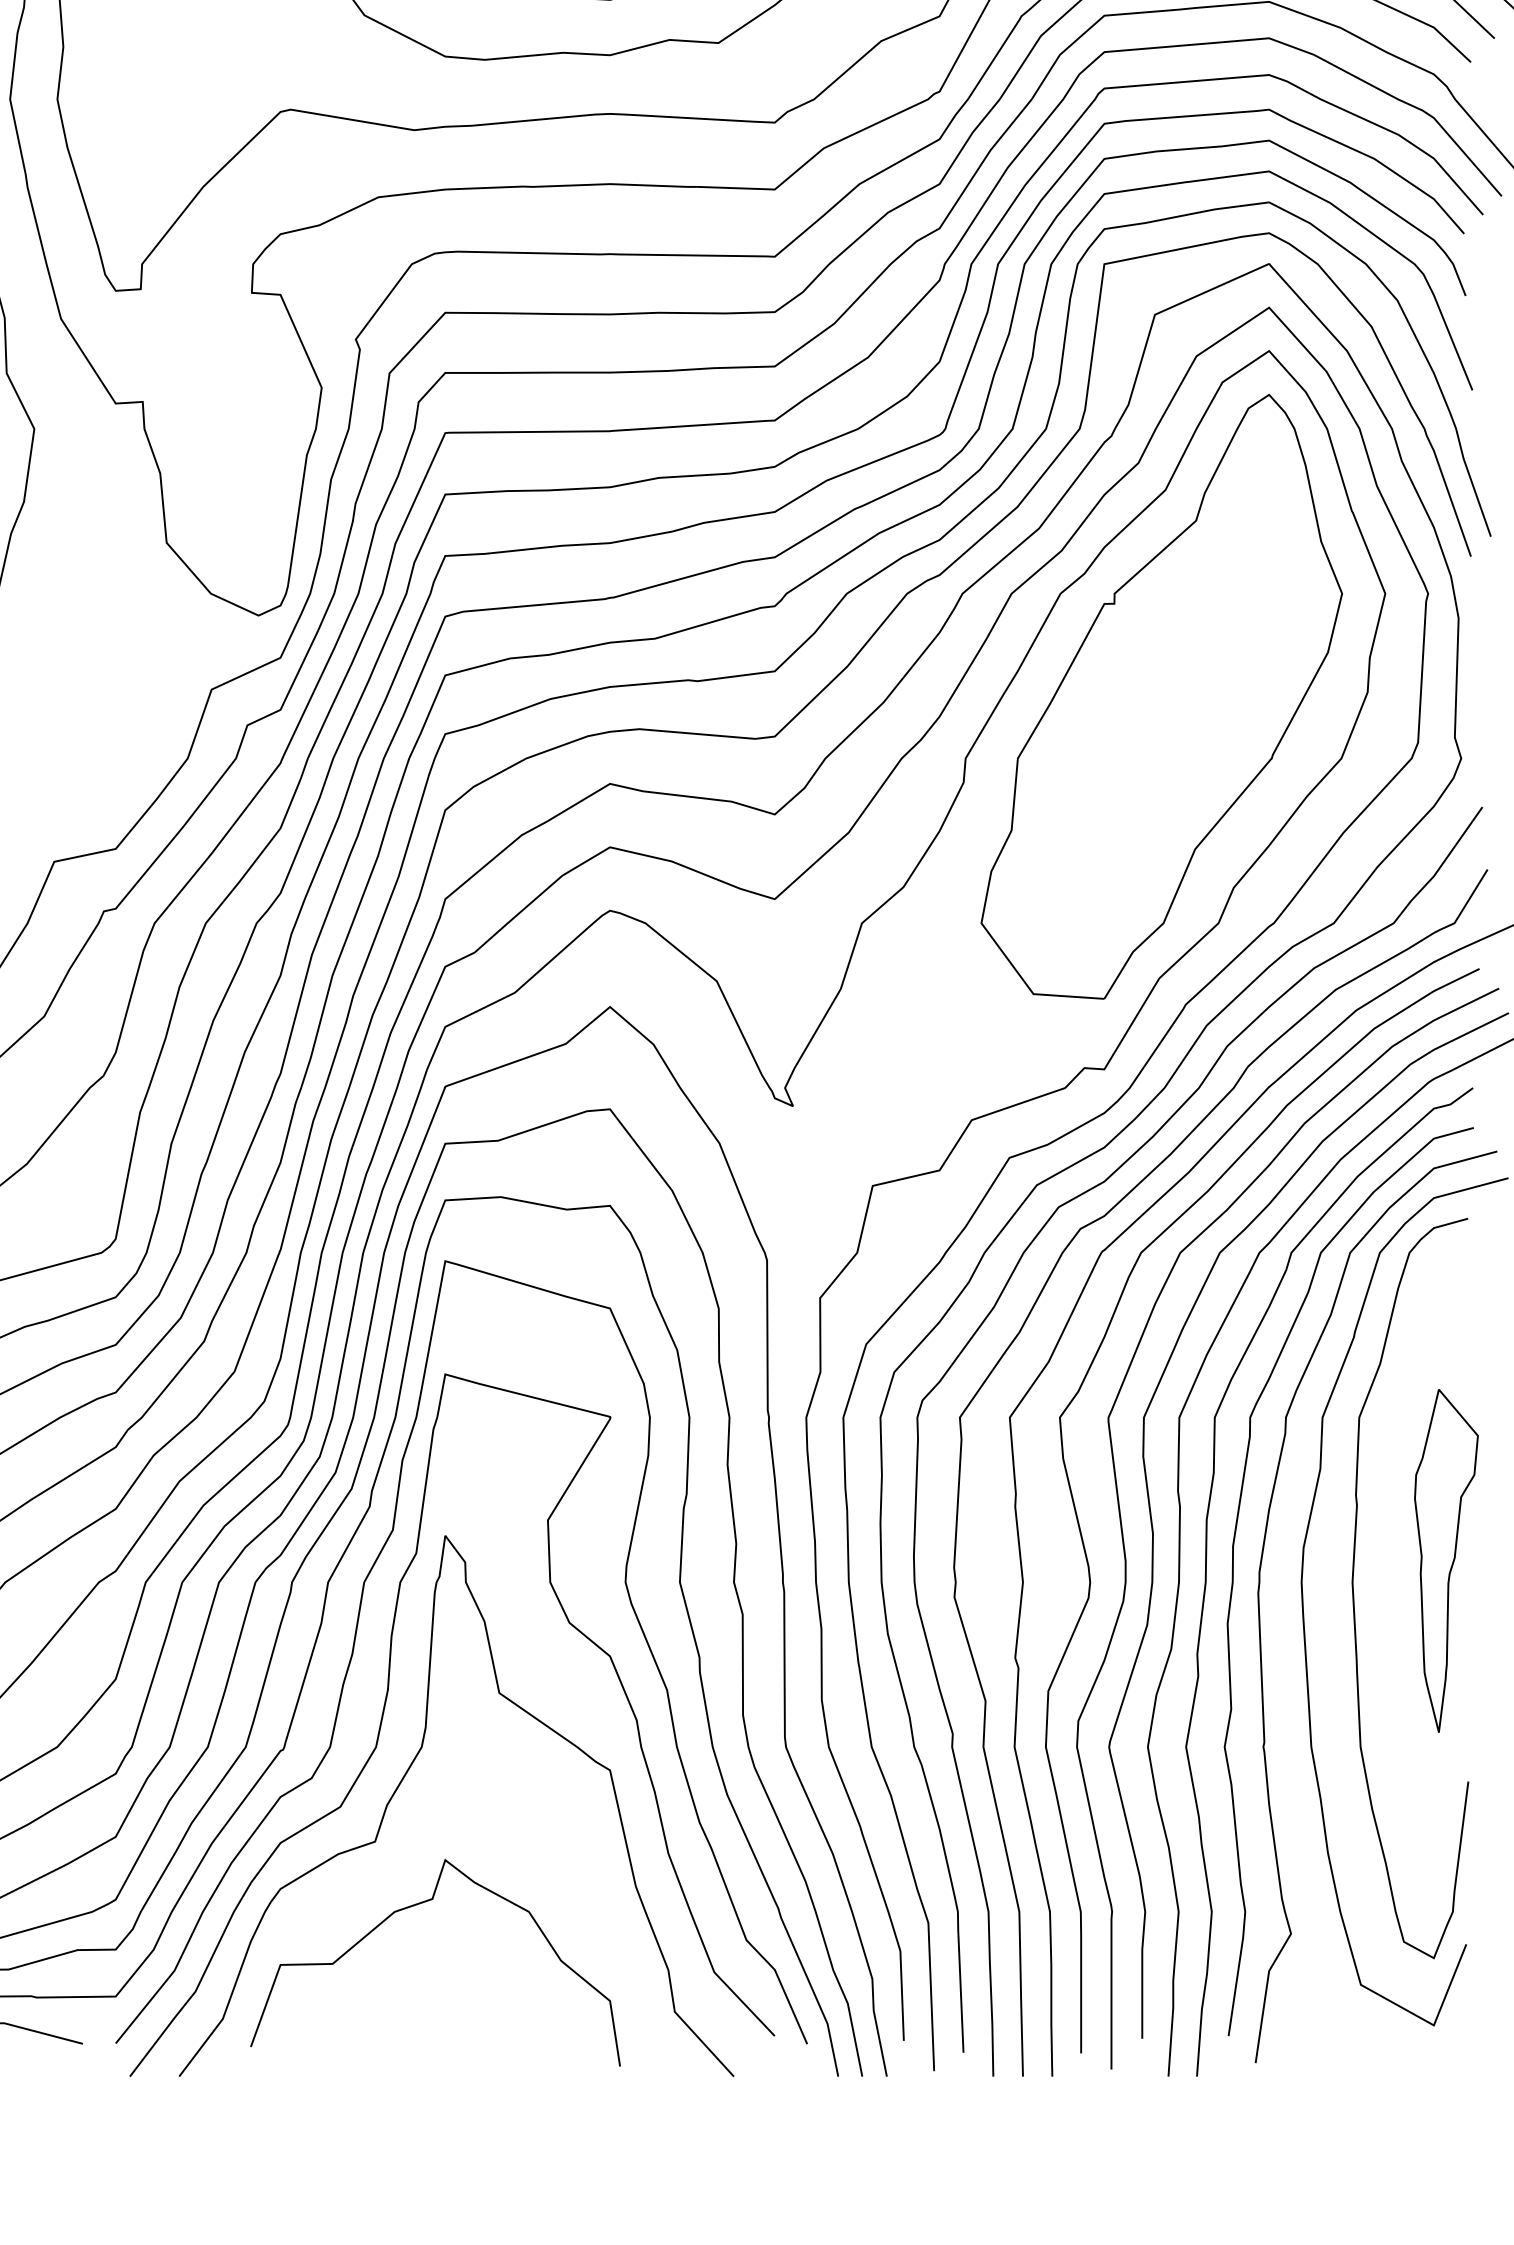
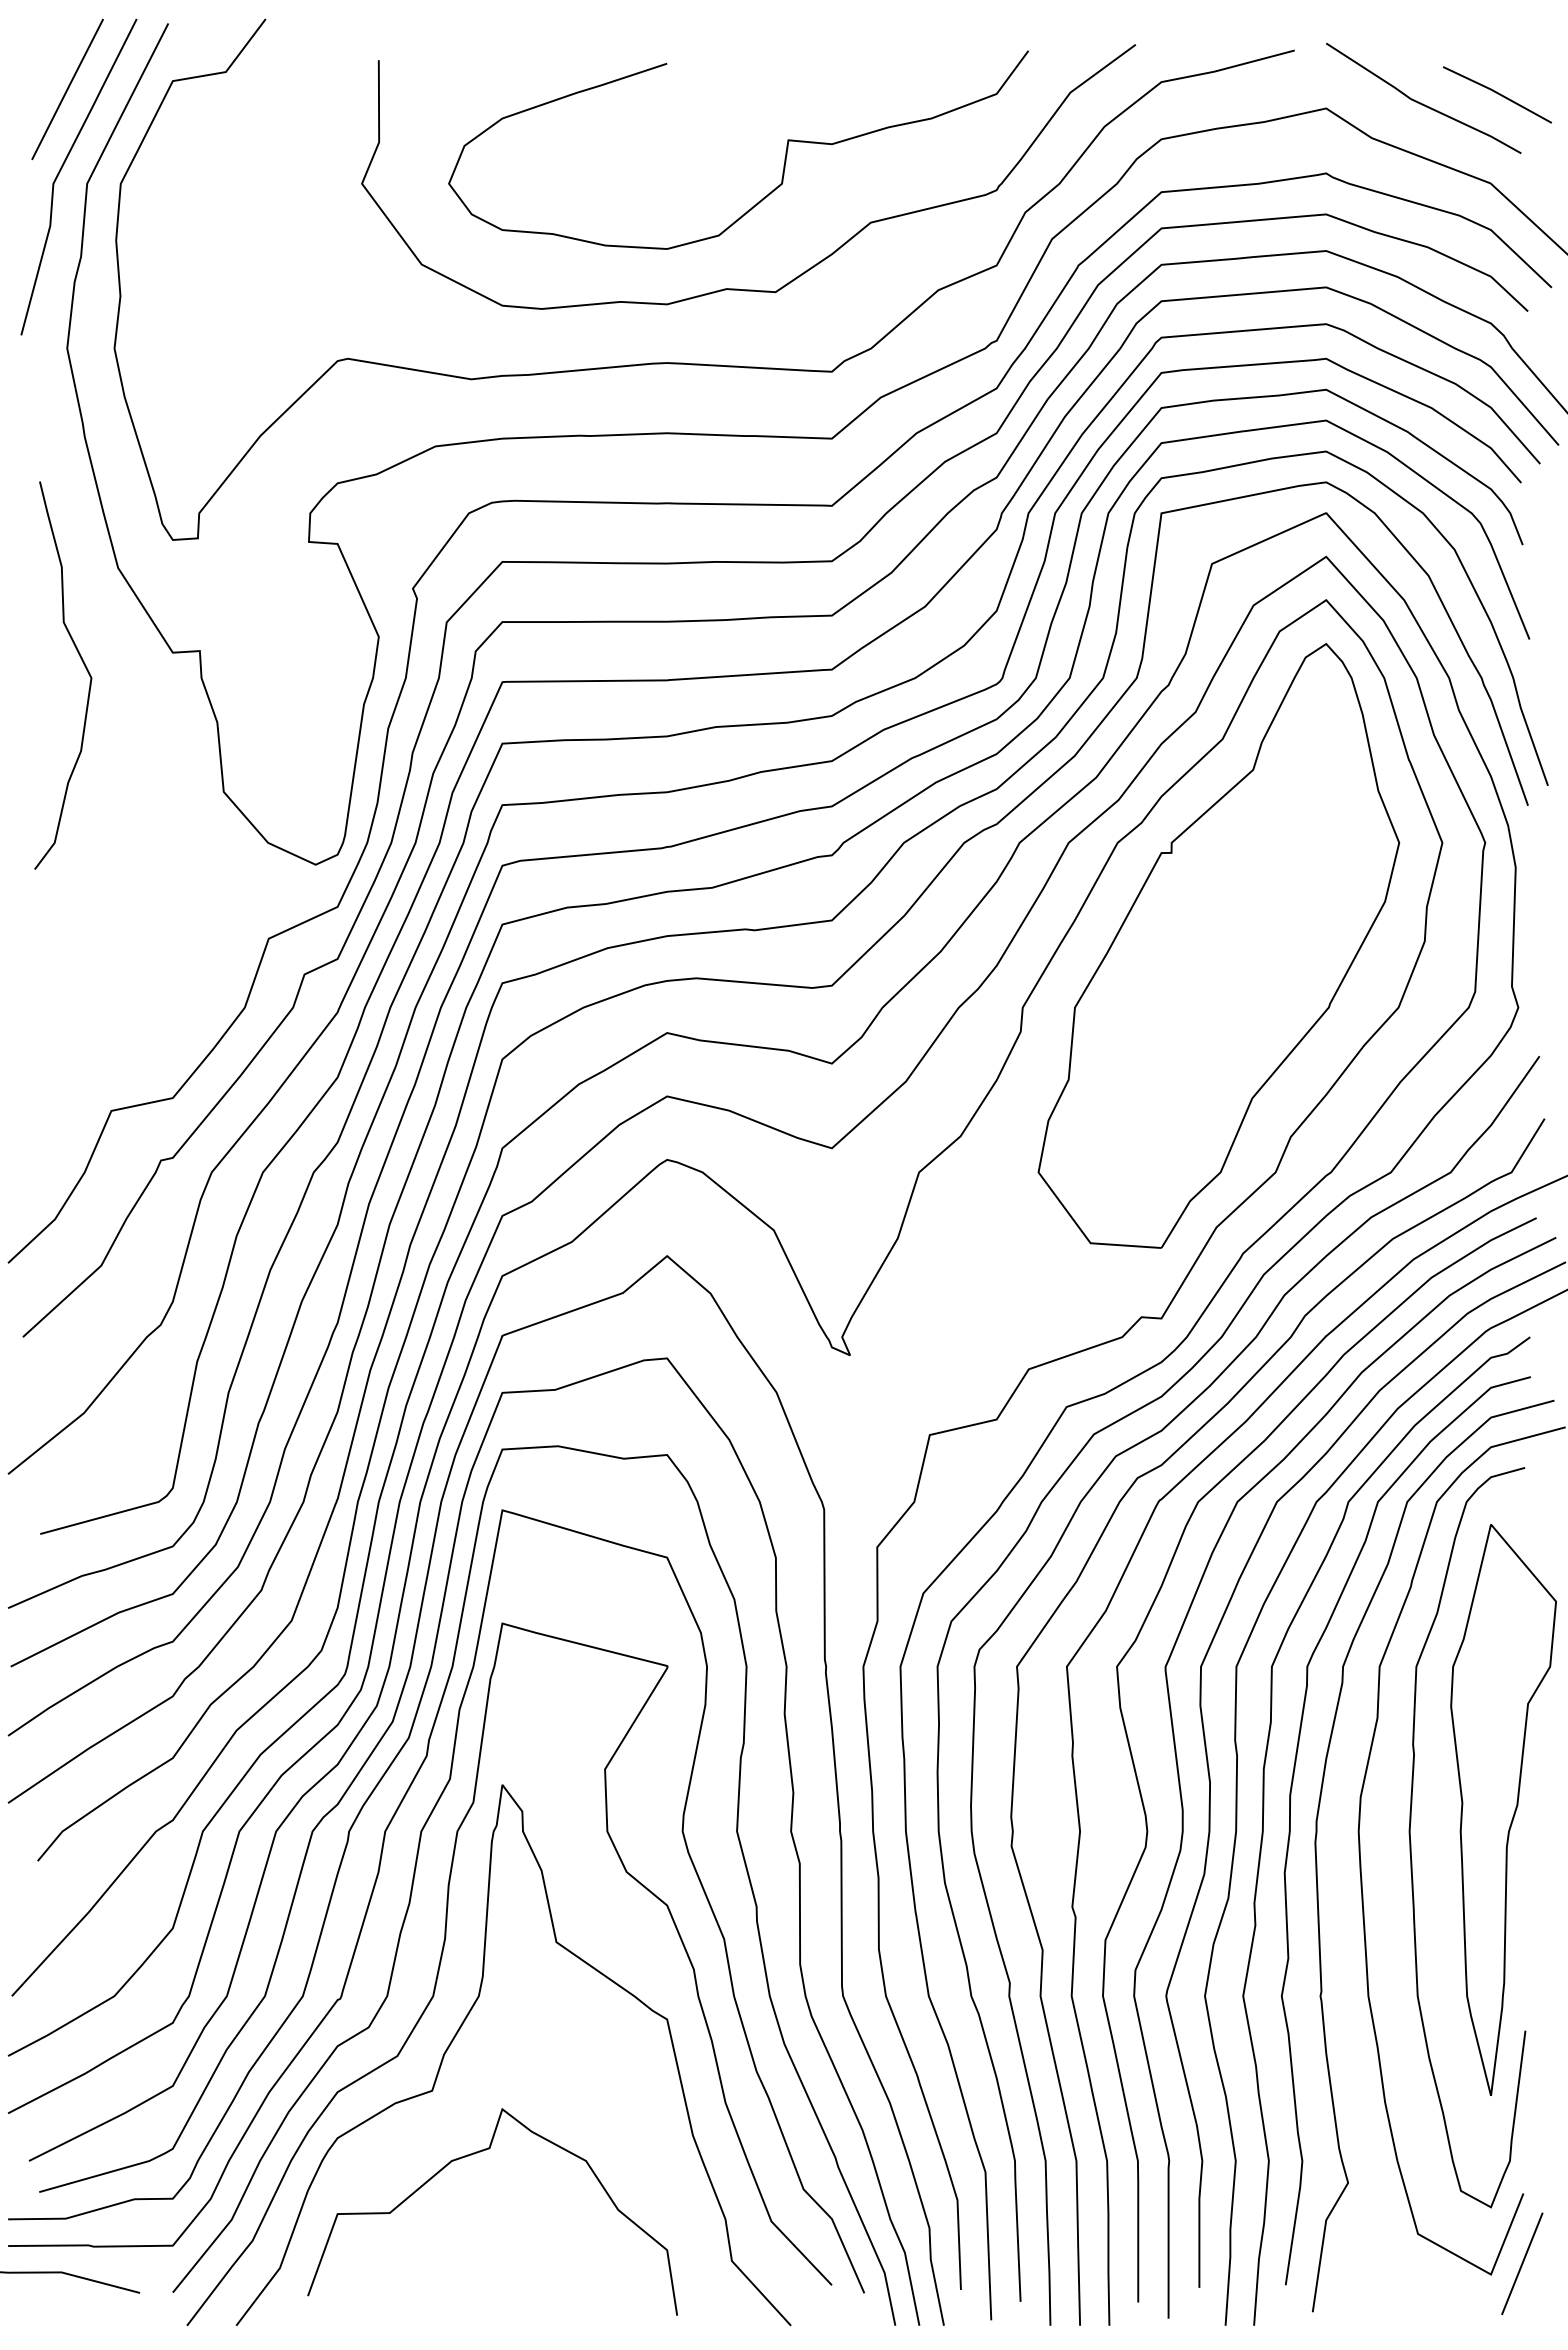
part: (1446, 1560) -> (1503, 1809), size x1.67
line: (1465, 2014) -> (1522, 2263), added

